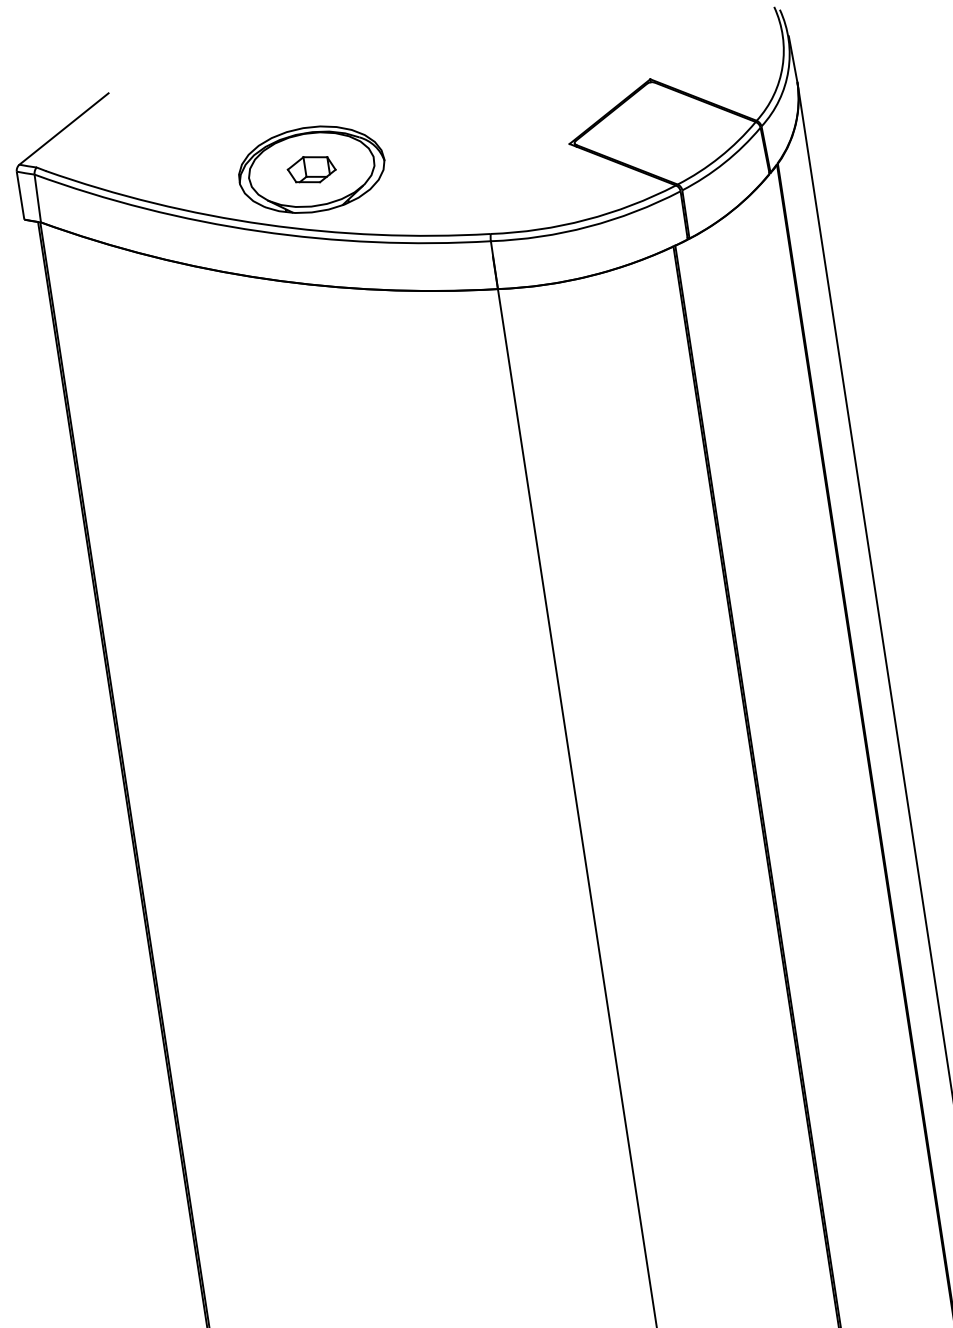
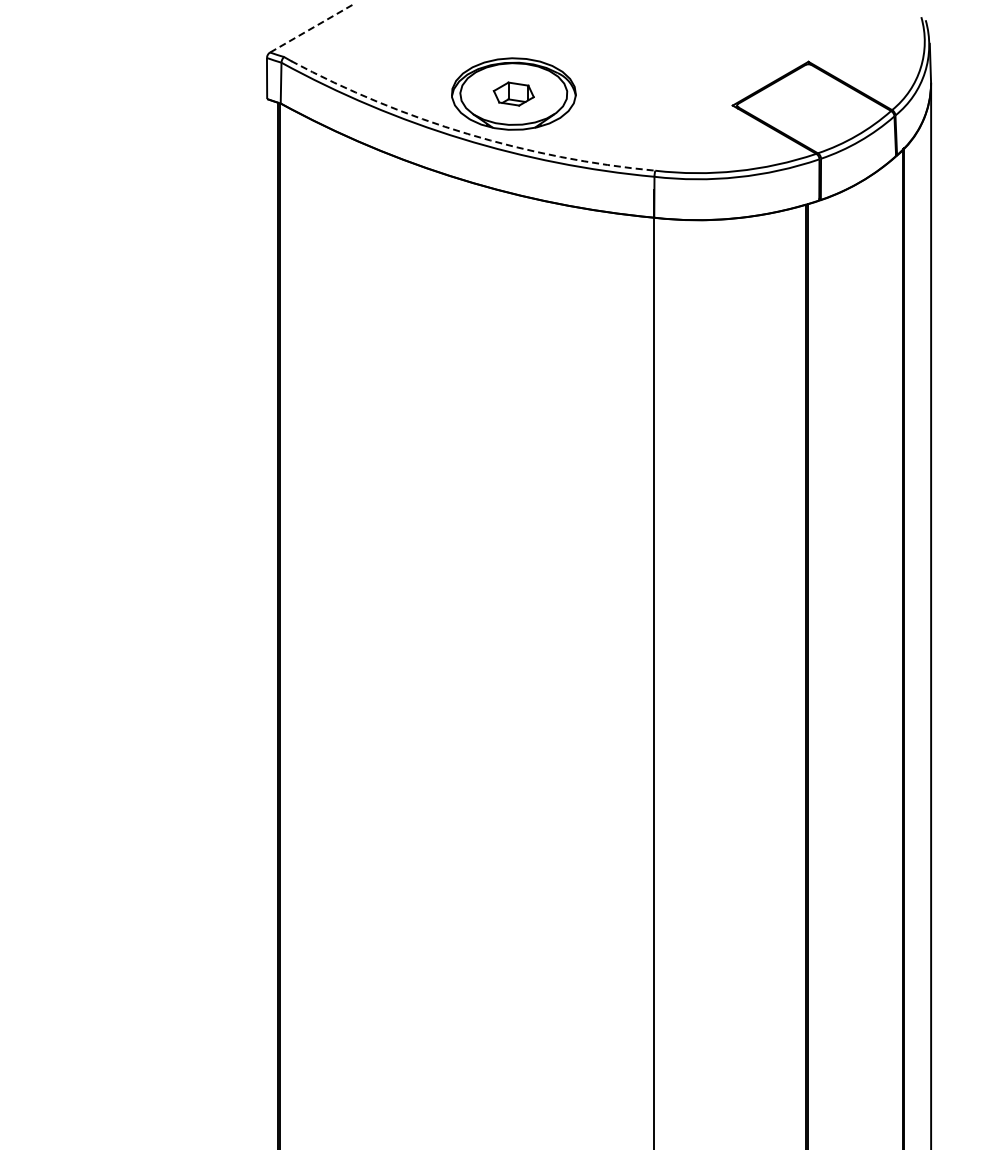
line: (64, 129) -> (312, 28), solid -> dashed
arc: (264, 224) -> (467, 133), solid -> dashed

